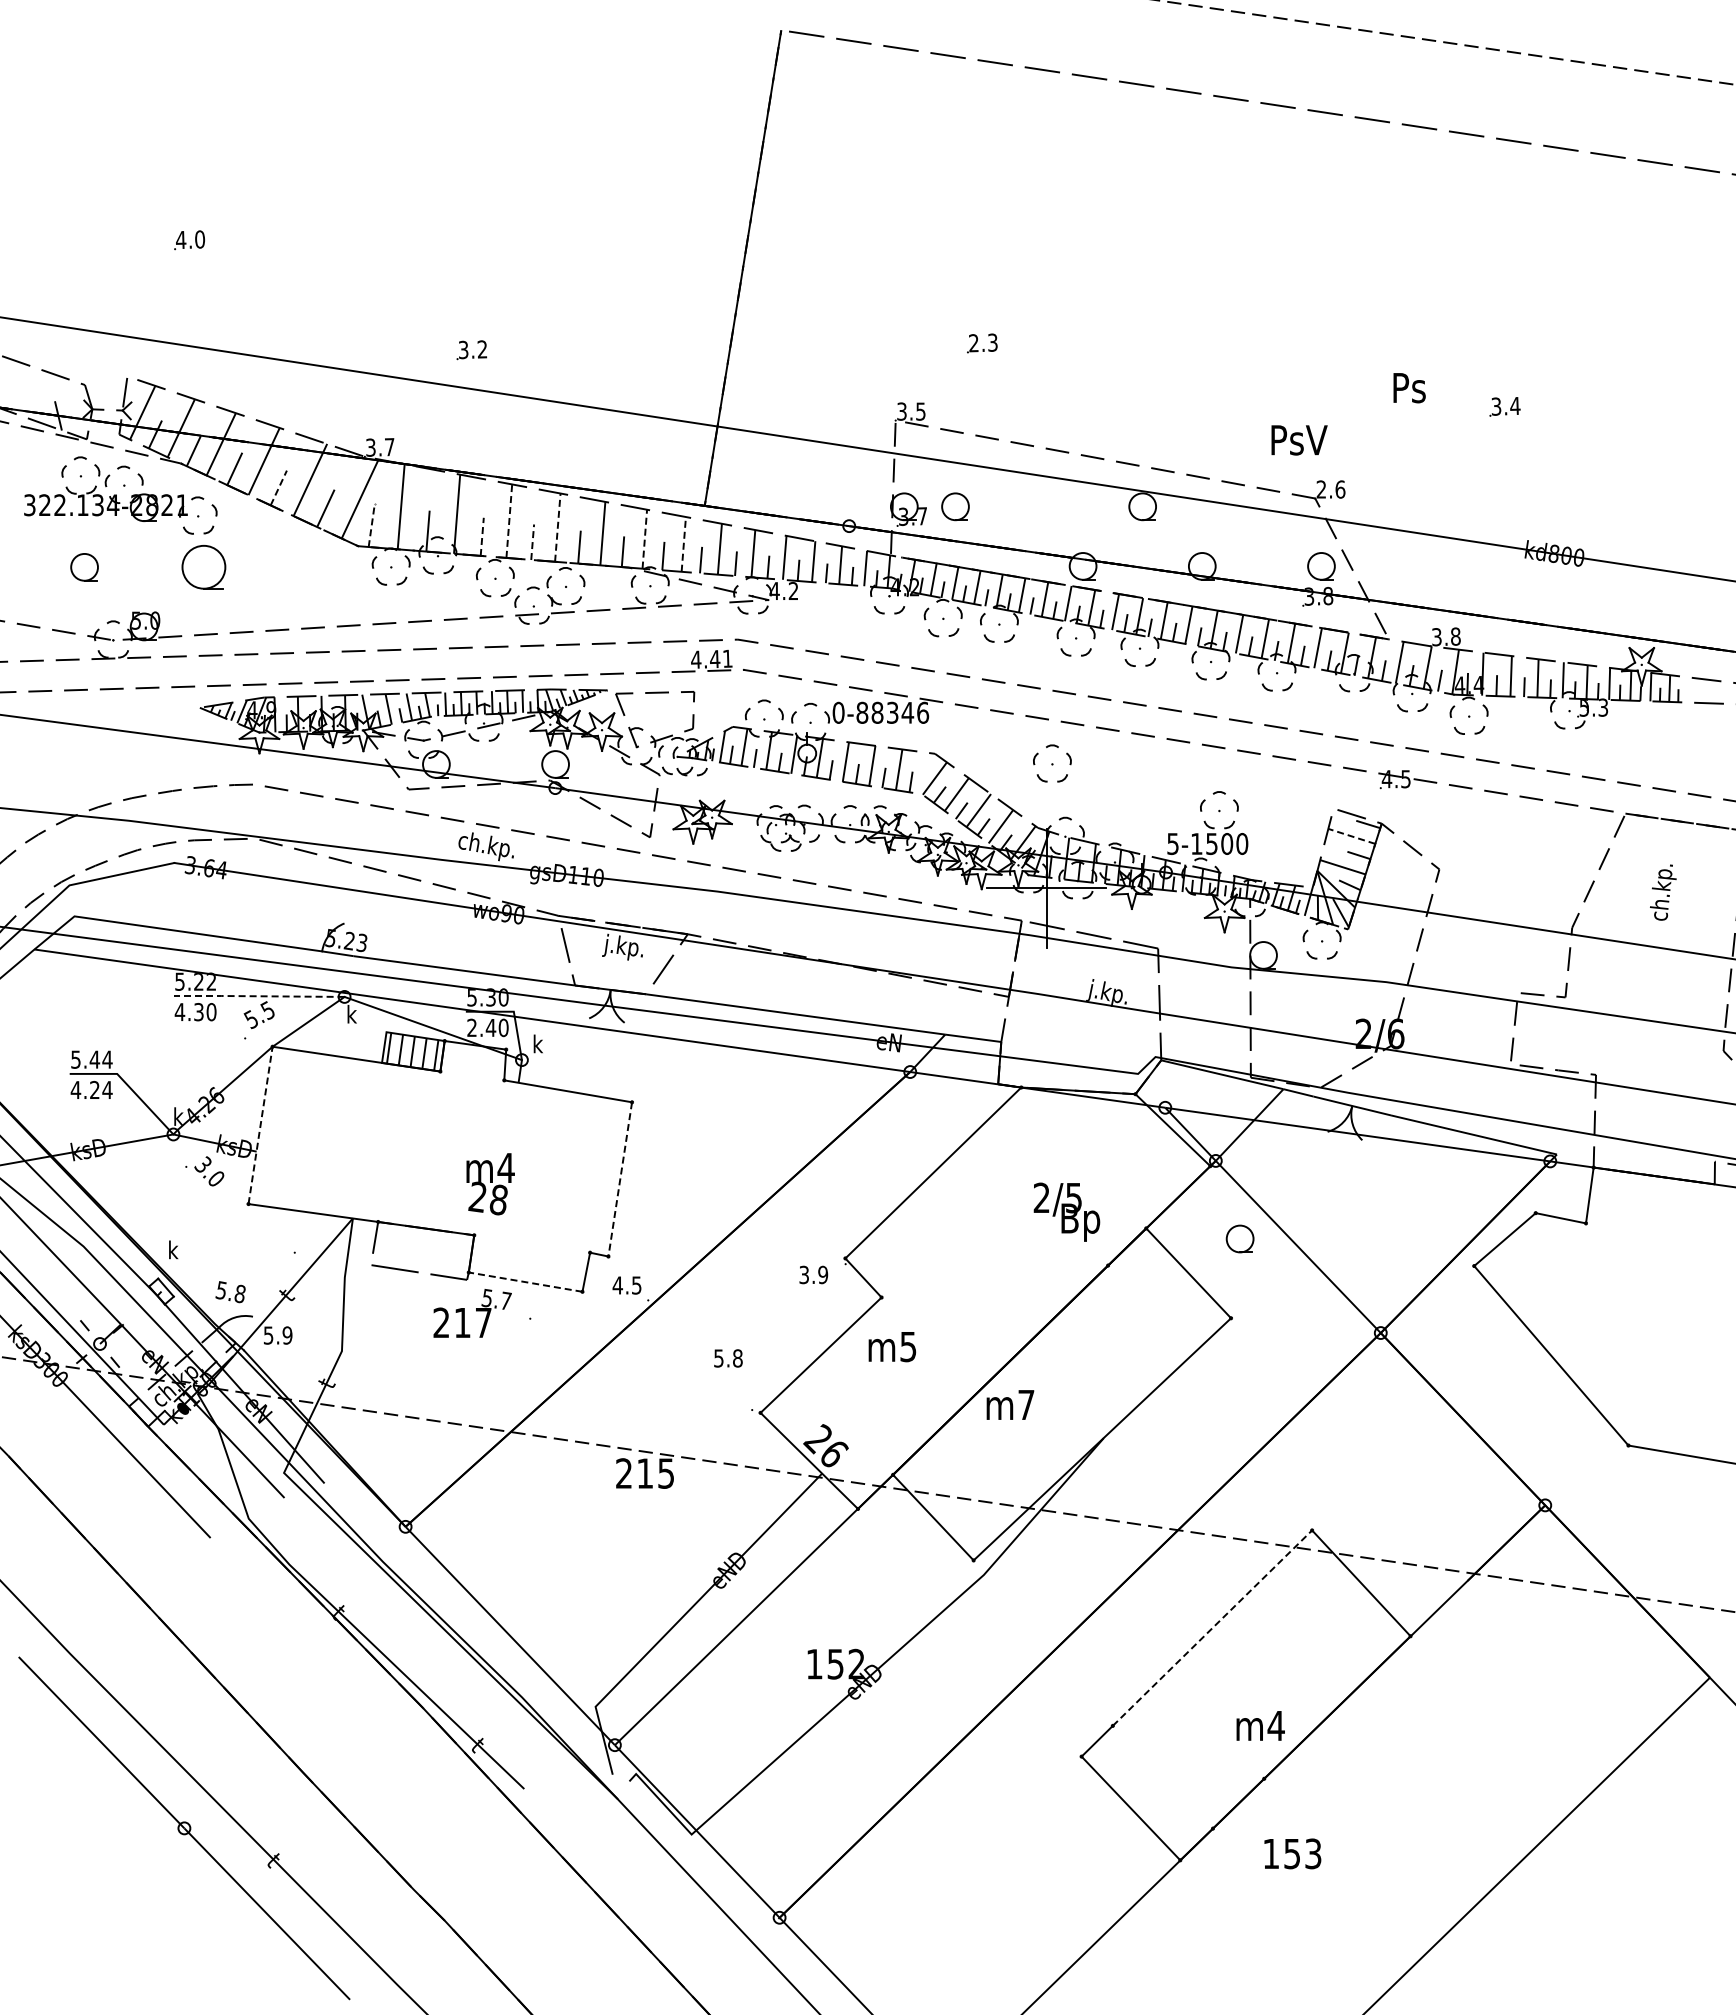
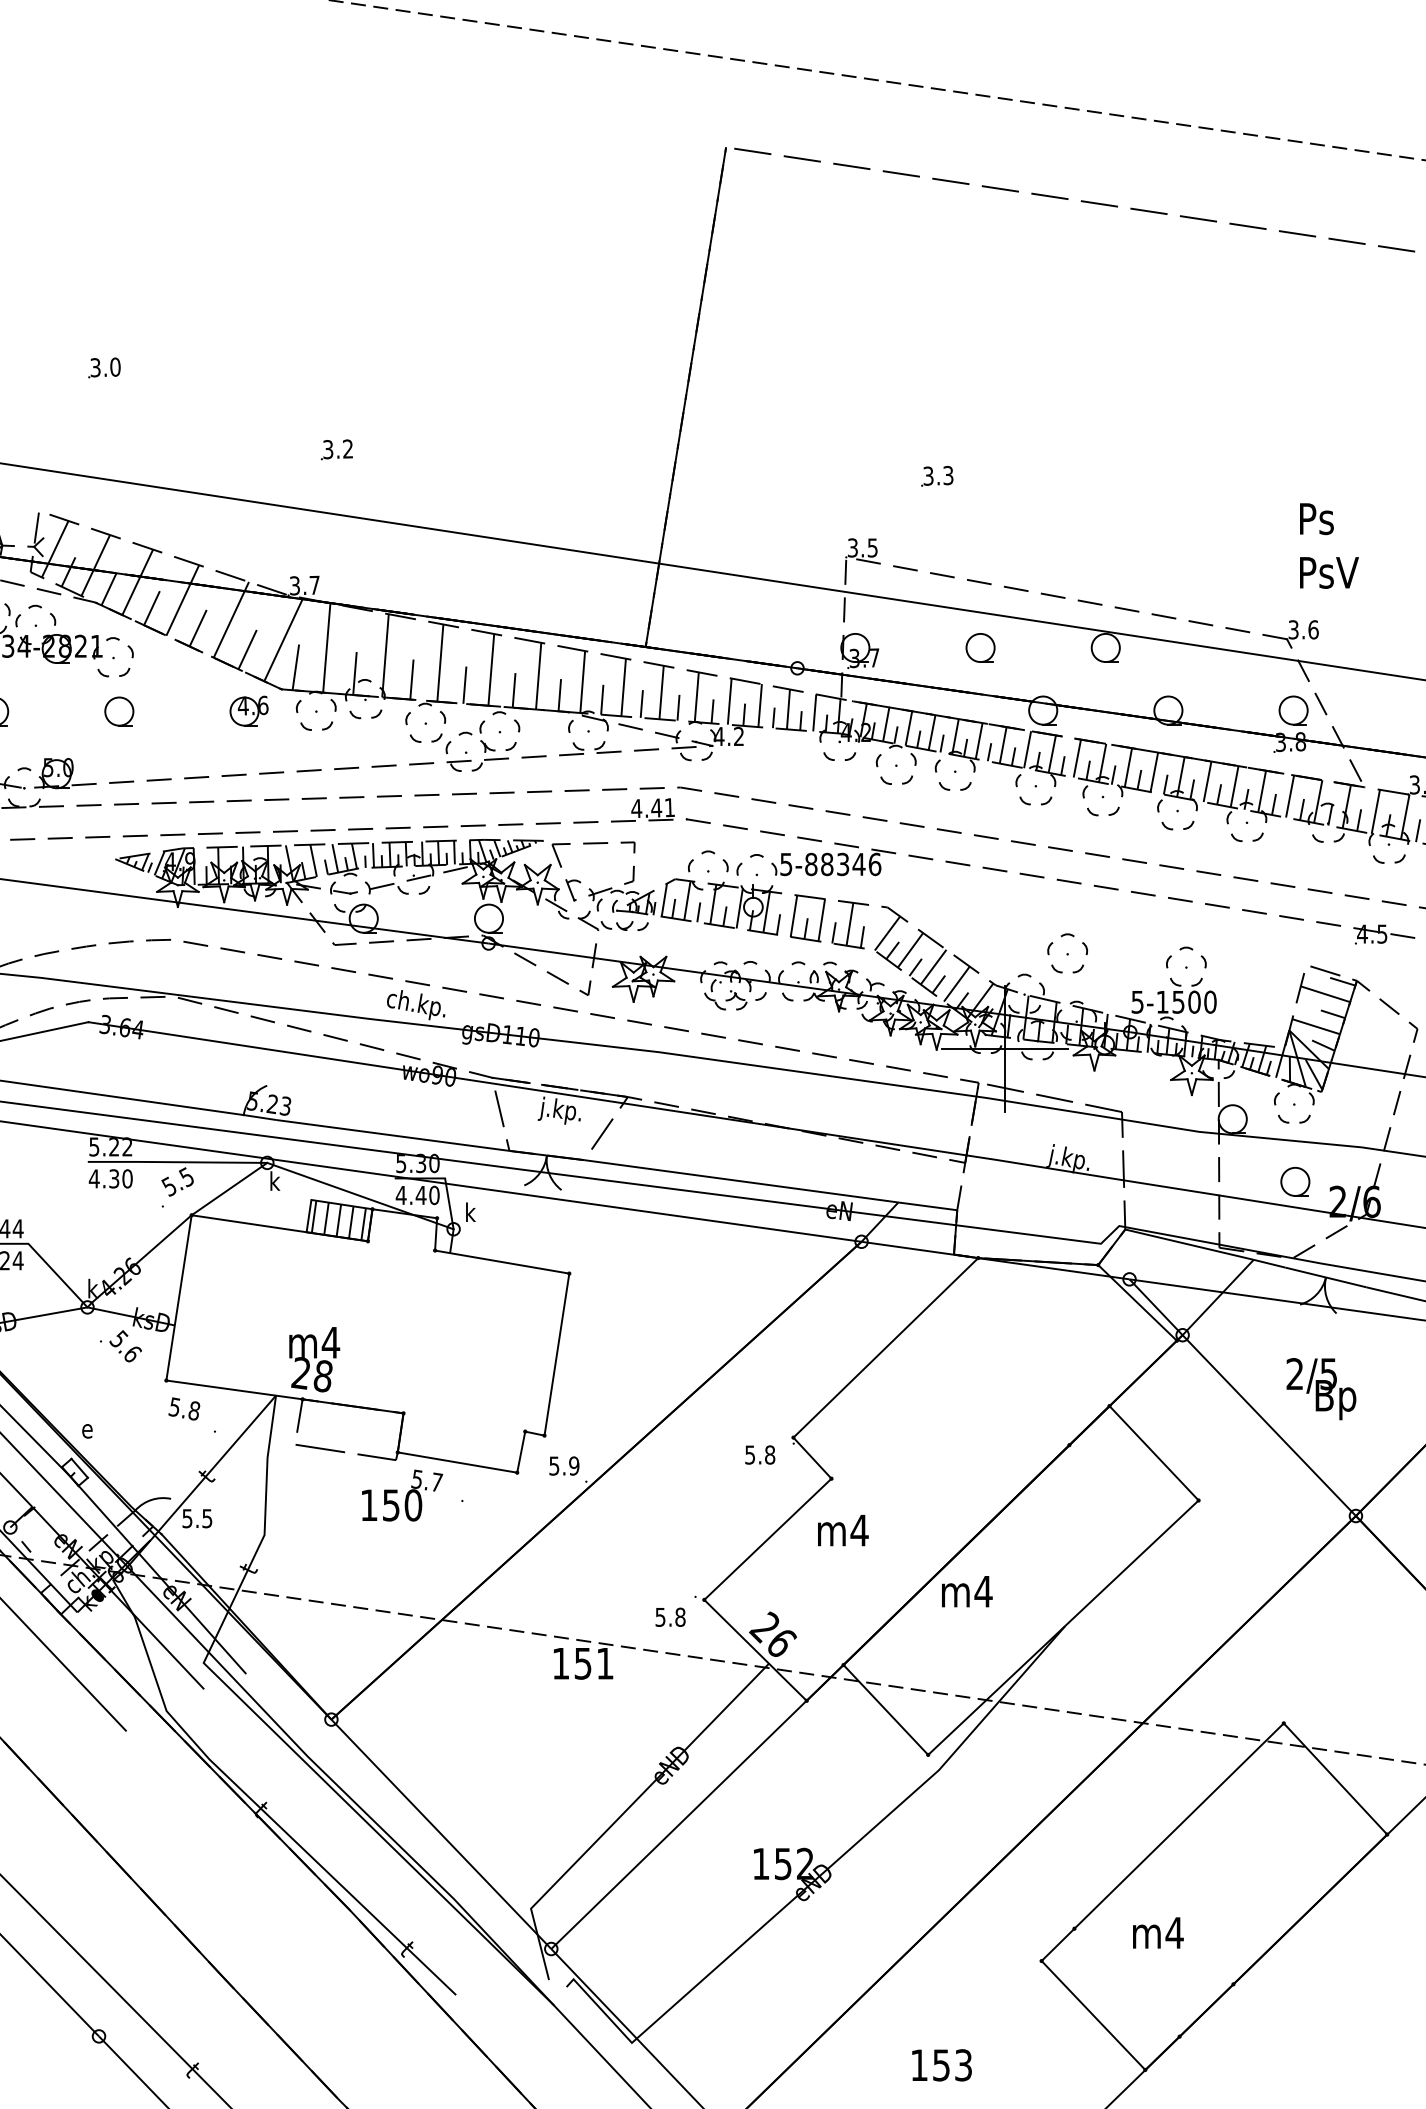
text: (181, 239) -> (95, 367), 4.0 -> 3.0
text: (973, 343) -> (928, 476), 2.3 -> 3.3
text: (471, 350) -> (336, 450), moved
text: (1409, 388) -> (1316, 519), moved
text: (1299, 440) -> (1329, 573), moved
line: (279, 487) -> (198, 627), dashed -> solid
text: (1321, 489) -> (1293, 629), 2.6 -> 3.6
part: (955, 506) -> (980, 647), moved
line: (509, 521) -> (440, 663), dashed -> solid
line: (371, 524) -> (295, 666), dashed -> solid
line: (557, 527) -> (490, 669), dashed -> solid
line: (482, 536) -> (412, 679), dashed -> solid
line: (644, 539) -> (582, 682), dashed -> solid
line: (532, 542) -> (464, 685), dashed -> solid
line: (683, 543) -> (623, 686), dashed -> solid
part: (326, 566) -> (248, 710), added
part: (203, 567) -> (119, 711), size x0.62
text: (838, 712) -> (786, 864), 0-88346 -> 5-88346
part: (1052, 763) -> (1067, 953), moved
line: (1351, 836) -> (1325, 994), dashed -> solid
line: (257, 996) -> (175, 1162), dashed -> solid
text: (471, 1027) -> (400, 1195), 2.40 -> 4.40
line: (260, 1125) -> (178, 1297), dashed -> solid
text: (212, 1171) -> (128, 1346), 3.0 -> 5.6
line: (620, 1179) -> (557, 1354), dashed -> solid
text: (490, 1184) -> (314, 1359), moved
text: (1066, 1211) -> (1320, 1388), moved
part: (1239, 1238) -> (1294, 1181), moved
text: (173, 1249) -> (87, 1428), k -> e
text: (814, 1274) -> (760, 1454), 3.9 -> 5.8
line: (525, 1282) -> (457, 1462), dashed -> solid
text: (626, 1285) -> (563, 1466), 4.5 -> 5.9
text: (230, 1292) -> (184, 1409), moved
text: (462, 1322) -> (391, 1504), 217 -> 150
text: (287, 1335) -> (207, 1518), 5.9 -> 5.5
text: (908, 1347) -> (859, 1531), m5 -> m4
text: (728, 1358) -> (670, 1617), moved
text: (1026, 1404) -> (983, 1591), m7 -> m4
text: (644, 1473) -> (582, 1663), 215 -> 151
line: (1212, 1628) -> (1179, 1826), dashed -> solid
text: (1260, 1725) -> (1158, 1932), moved
text: (1292, 1853) -> (941, 2064), moved

